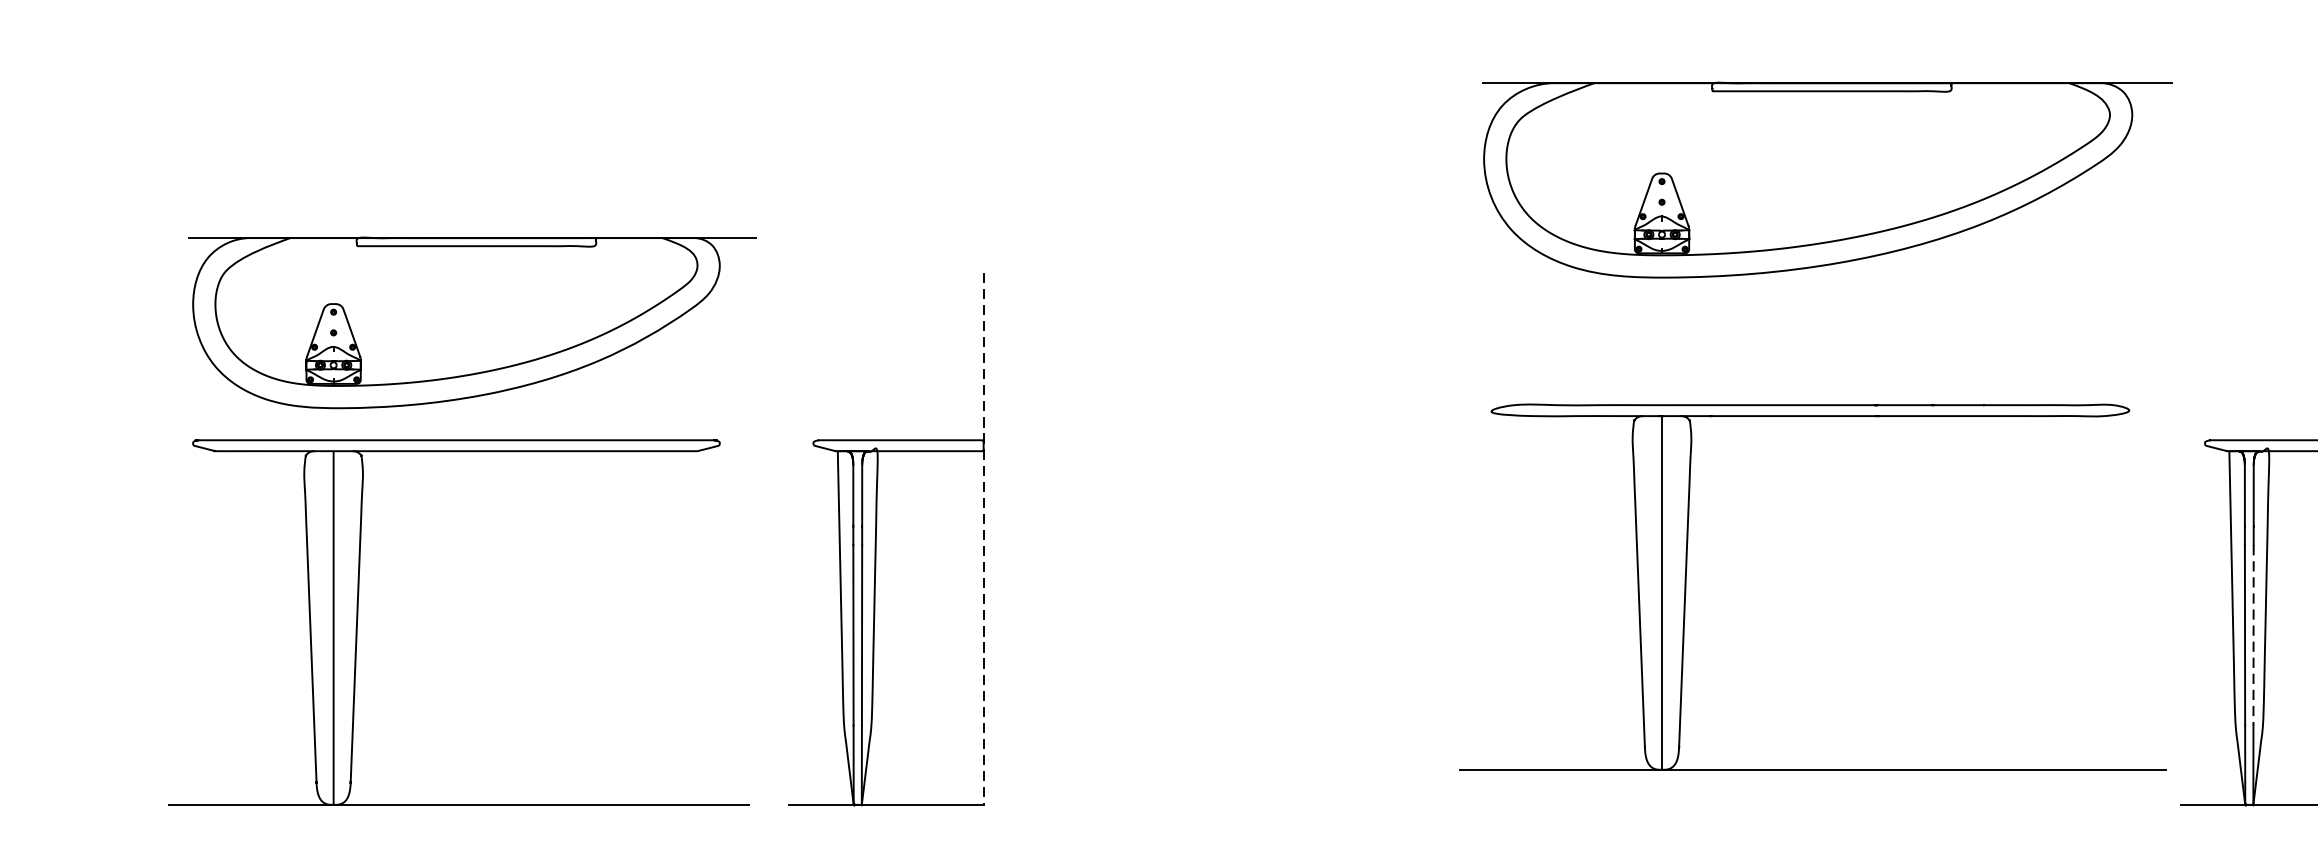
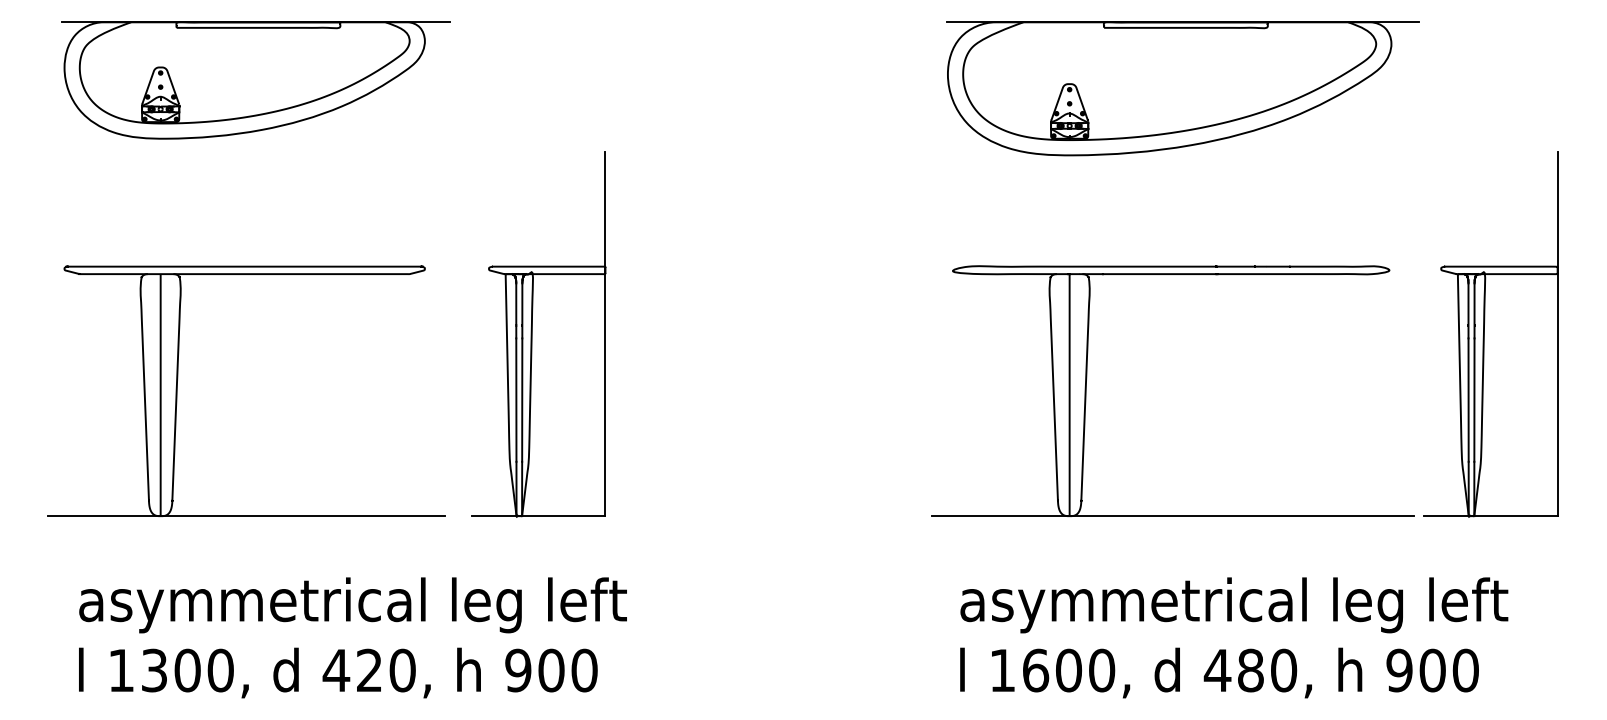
part: (472, 323) -> (255, 80), moved
line: (983, 539) -> (605, 334), dashed -> solid
part: (1688, 568) -> (1087, 378), moved
line: (2253, 635) -> (1474, 400), dashed -> solid

